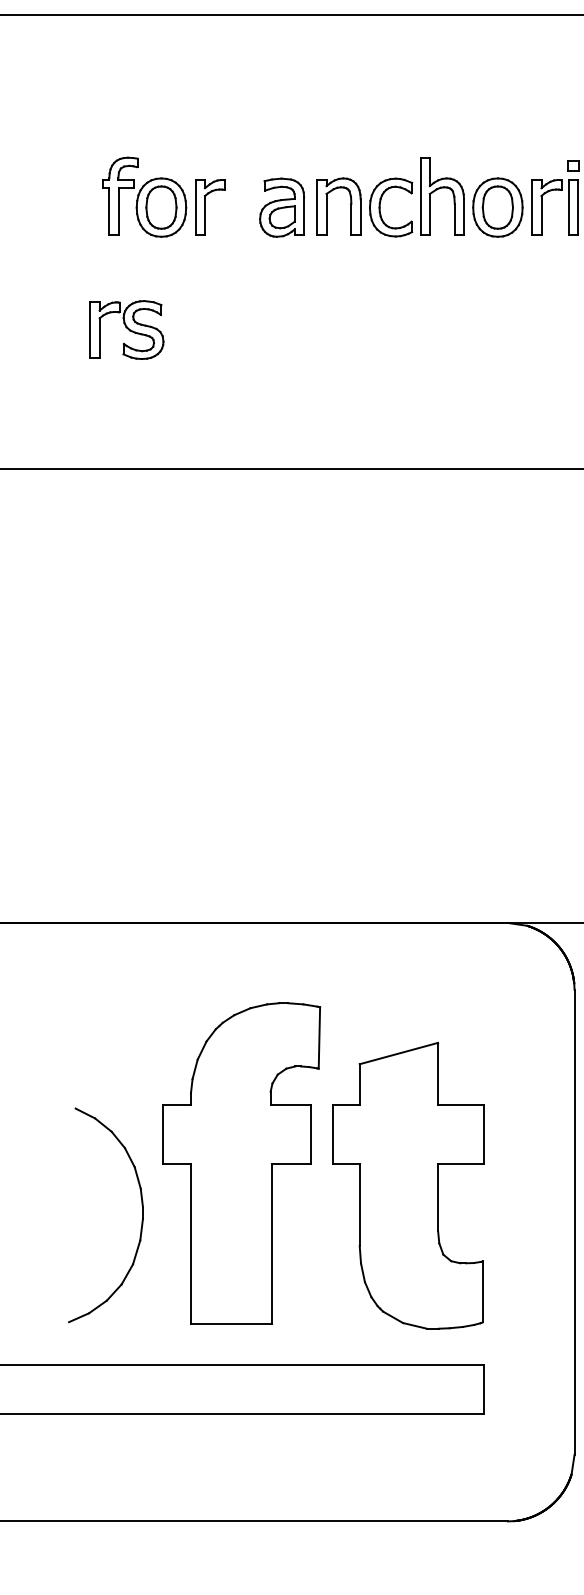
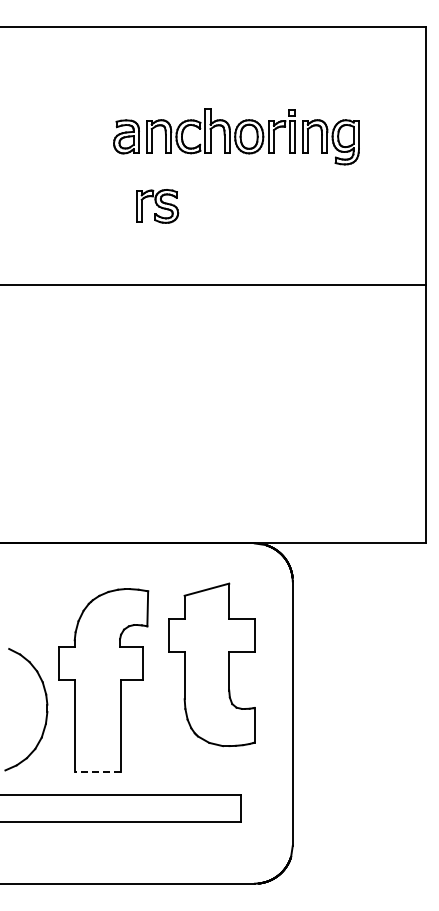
part: (164, 196) -> (59, 130), removed
part: (127, 330) -> (157, 206), moved
part: (406, 1185) -> (211, 664), moved
line: (231, 1324) -> (97, 771), solid -> dashed

